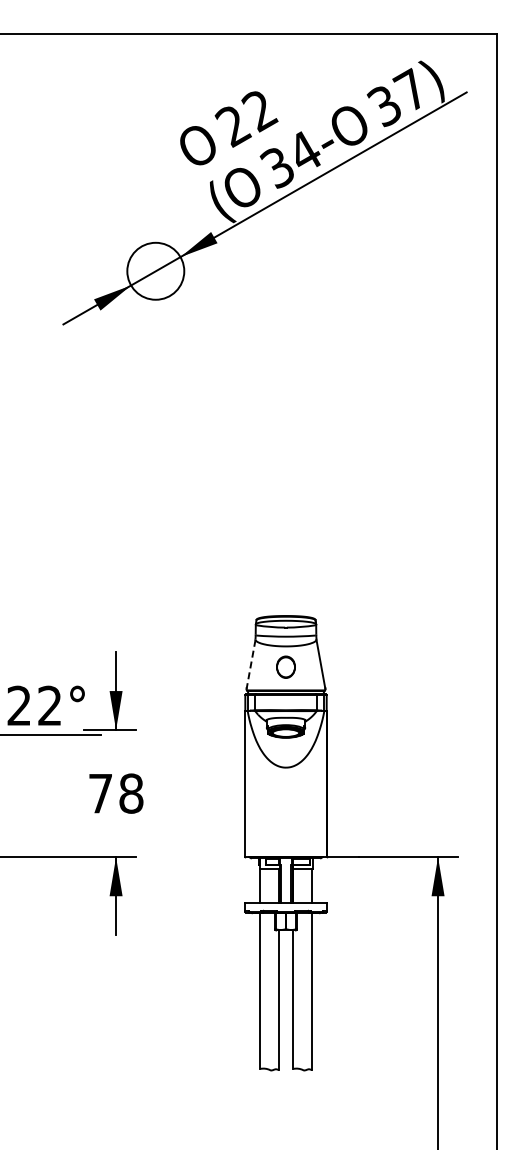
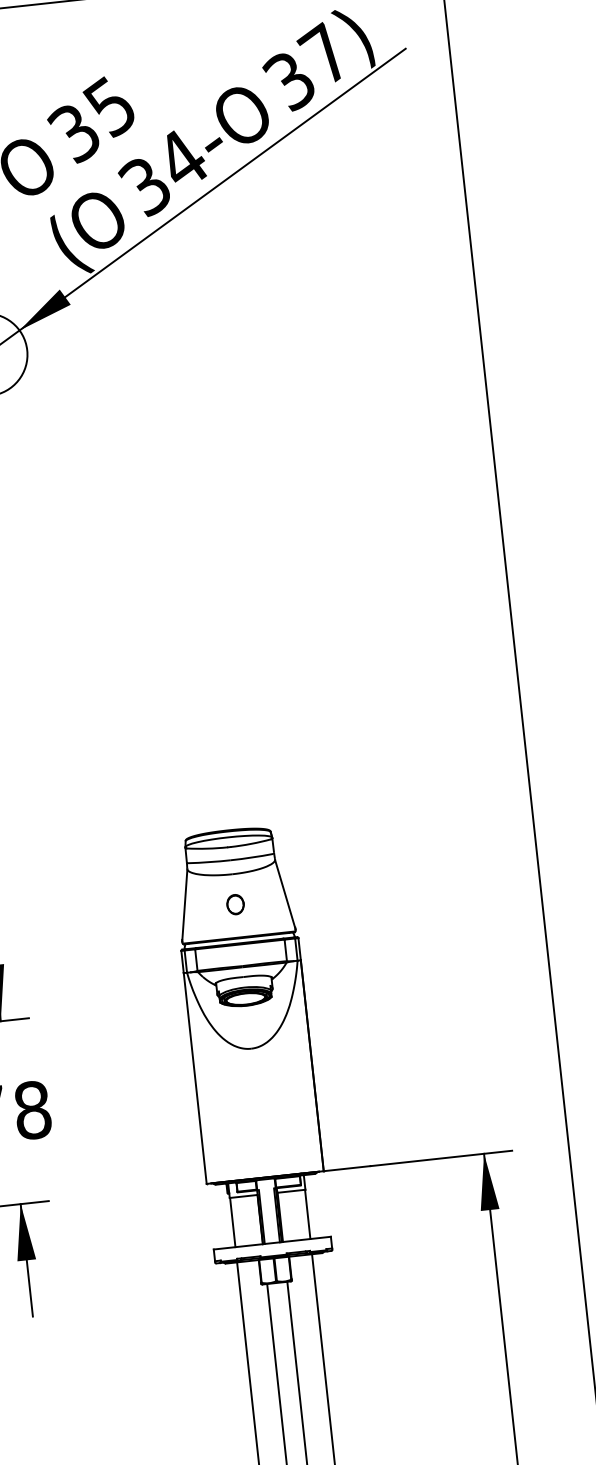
text: (246, 118) -> (92, 120), 22 -> 35
line: (251, 664) -> (185, 905), dashed -> solid
part: (285, 667) -> (234, 904), size x0.62

